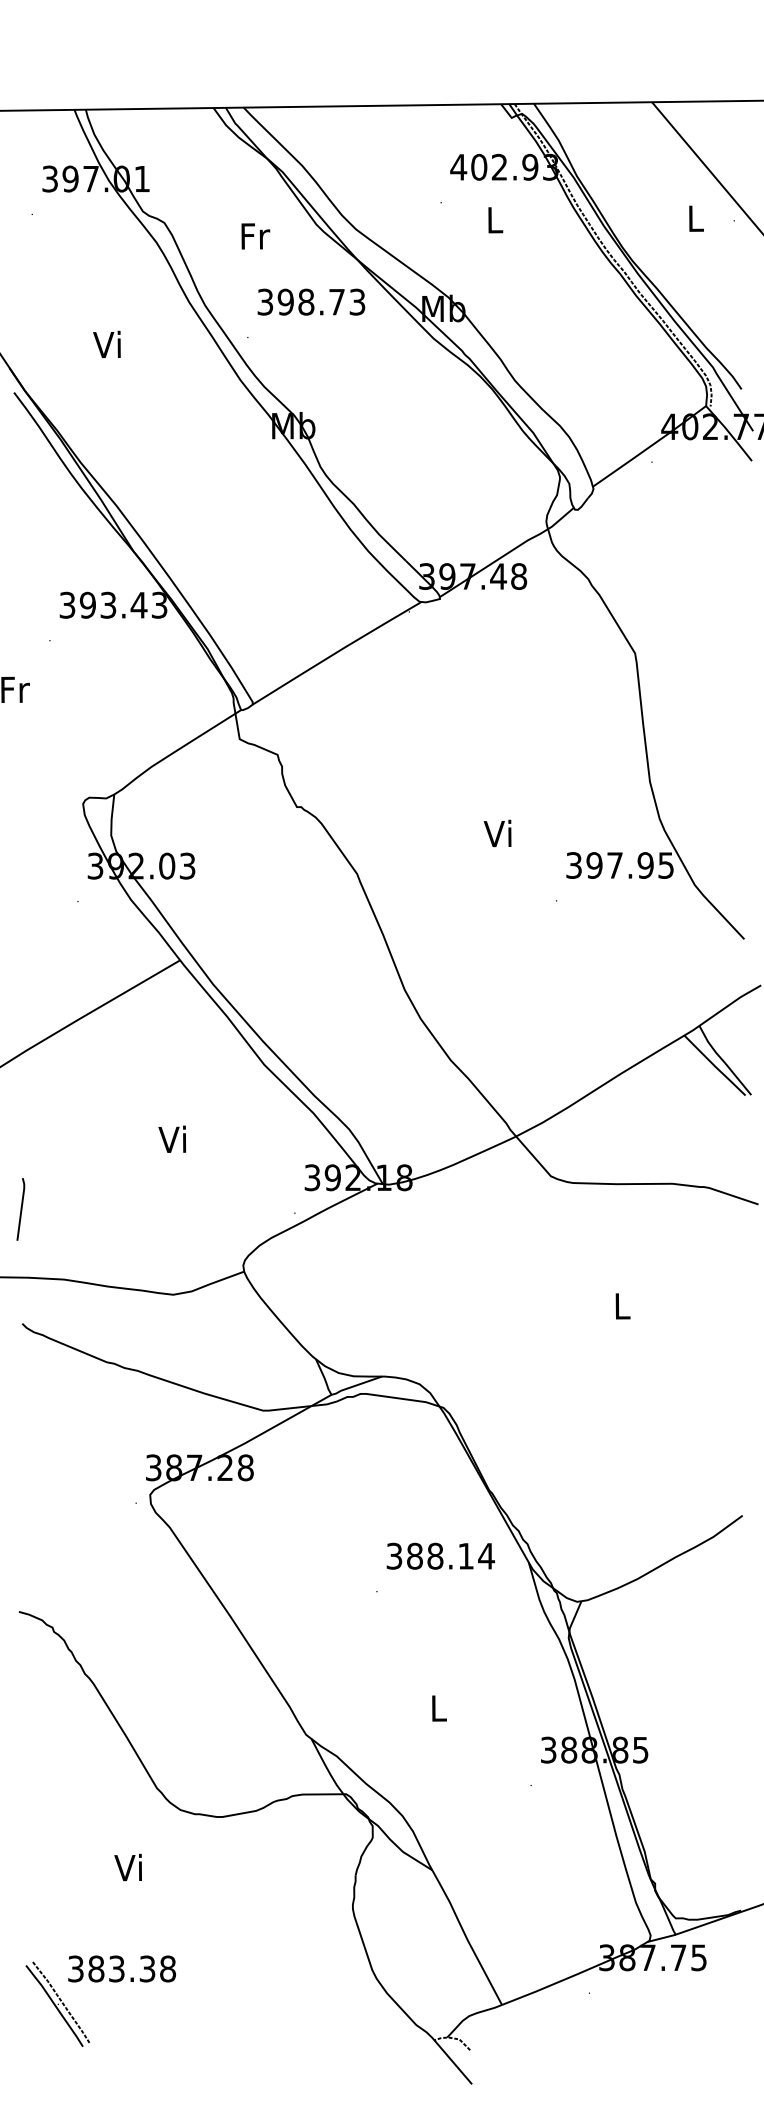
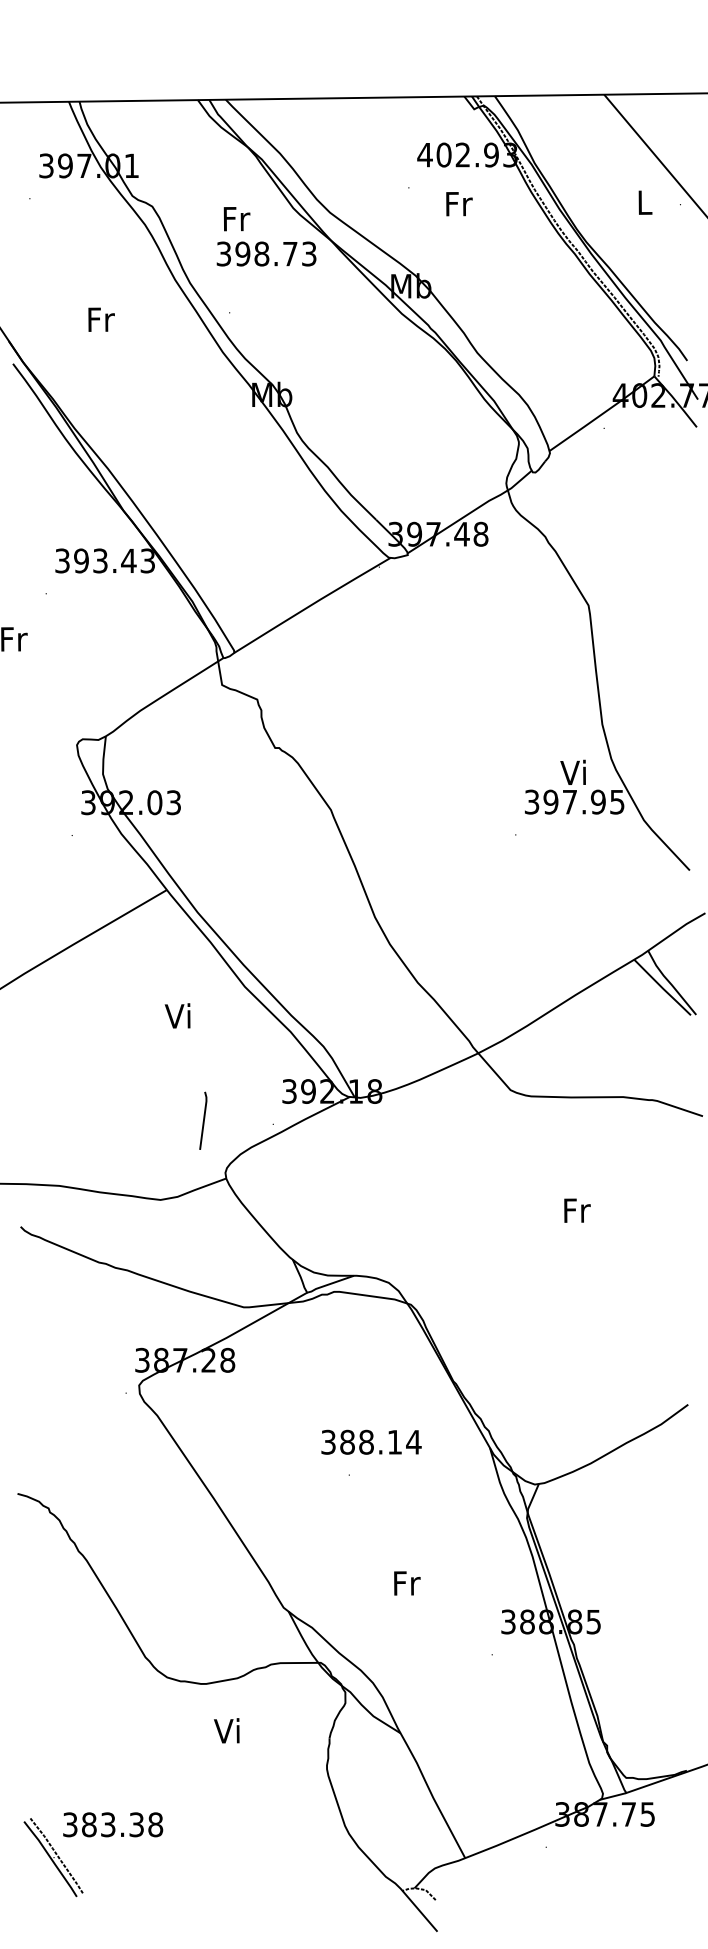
text: (495, 220) -> (459, 204), L -> Fr
text: (311, 301) -> (266, 253), moved
text: (108, 343) -> (100, 318), Vi -> Fr
text: (496, 832) -> (572, 771), moved
text: (172, 1138) -> (177, 1015), moved
line: (21, 1209) -> (203, 1120), moved
text: (623, 1306) -> (577, 1210), L -> Fr
text: (440, 1555) -> (371, 1441), moved
text: (439, 1708) -> (407, 1583), L -> Fr
text: (127, 1867) -> (226, 1730), moved

